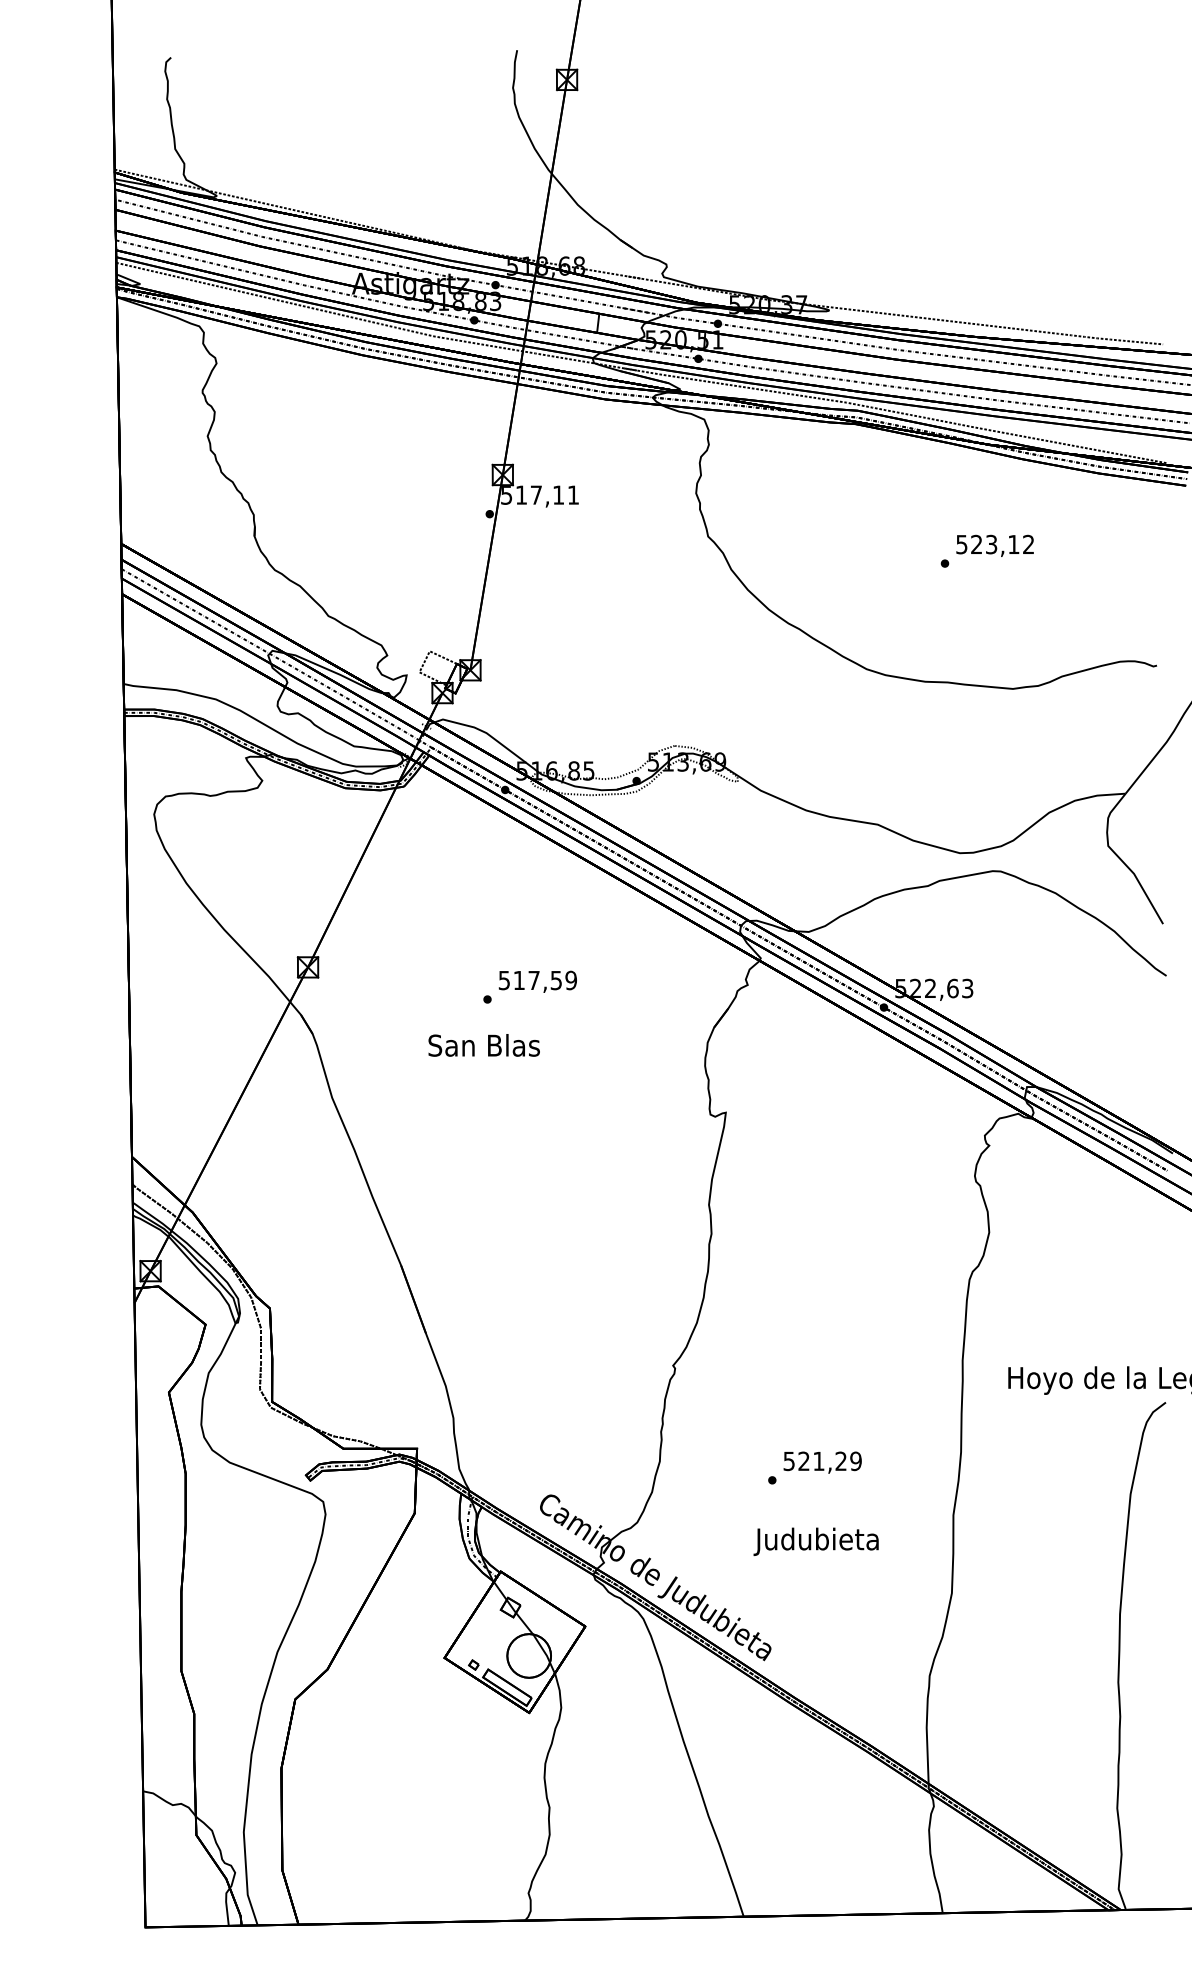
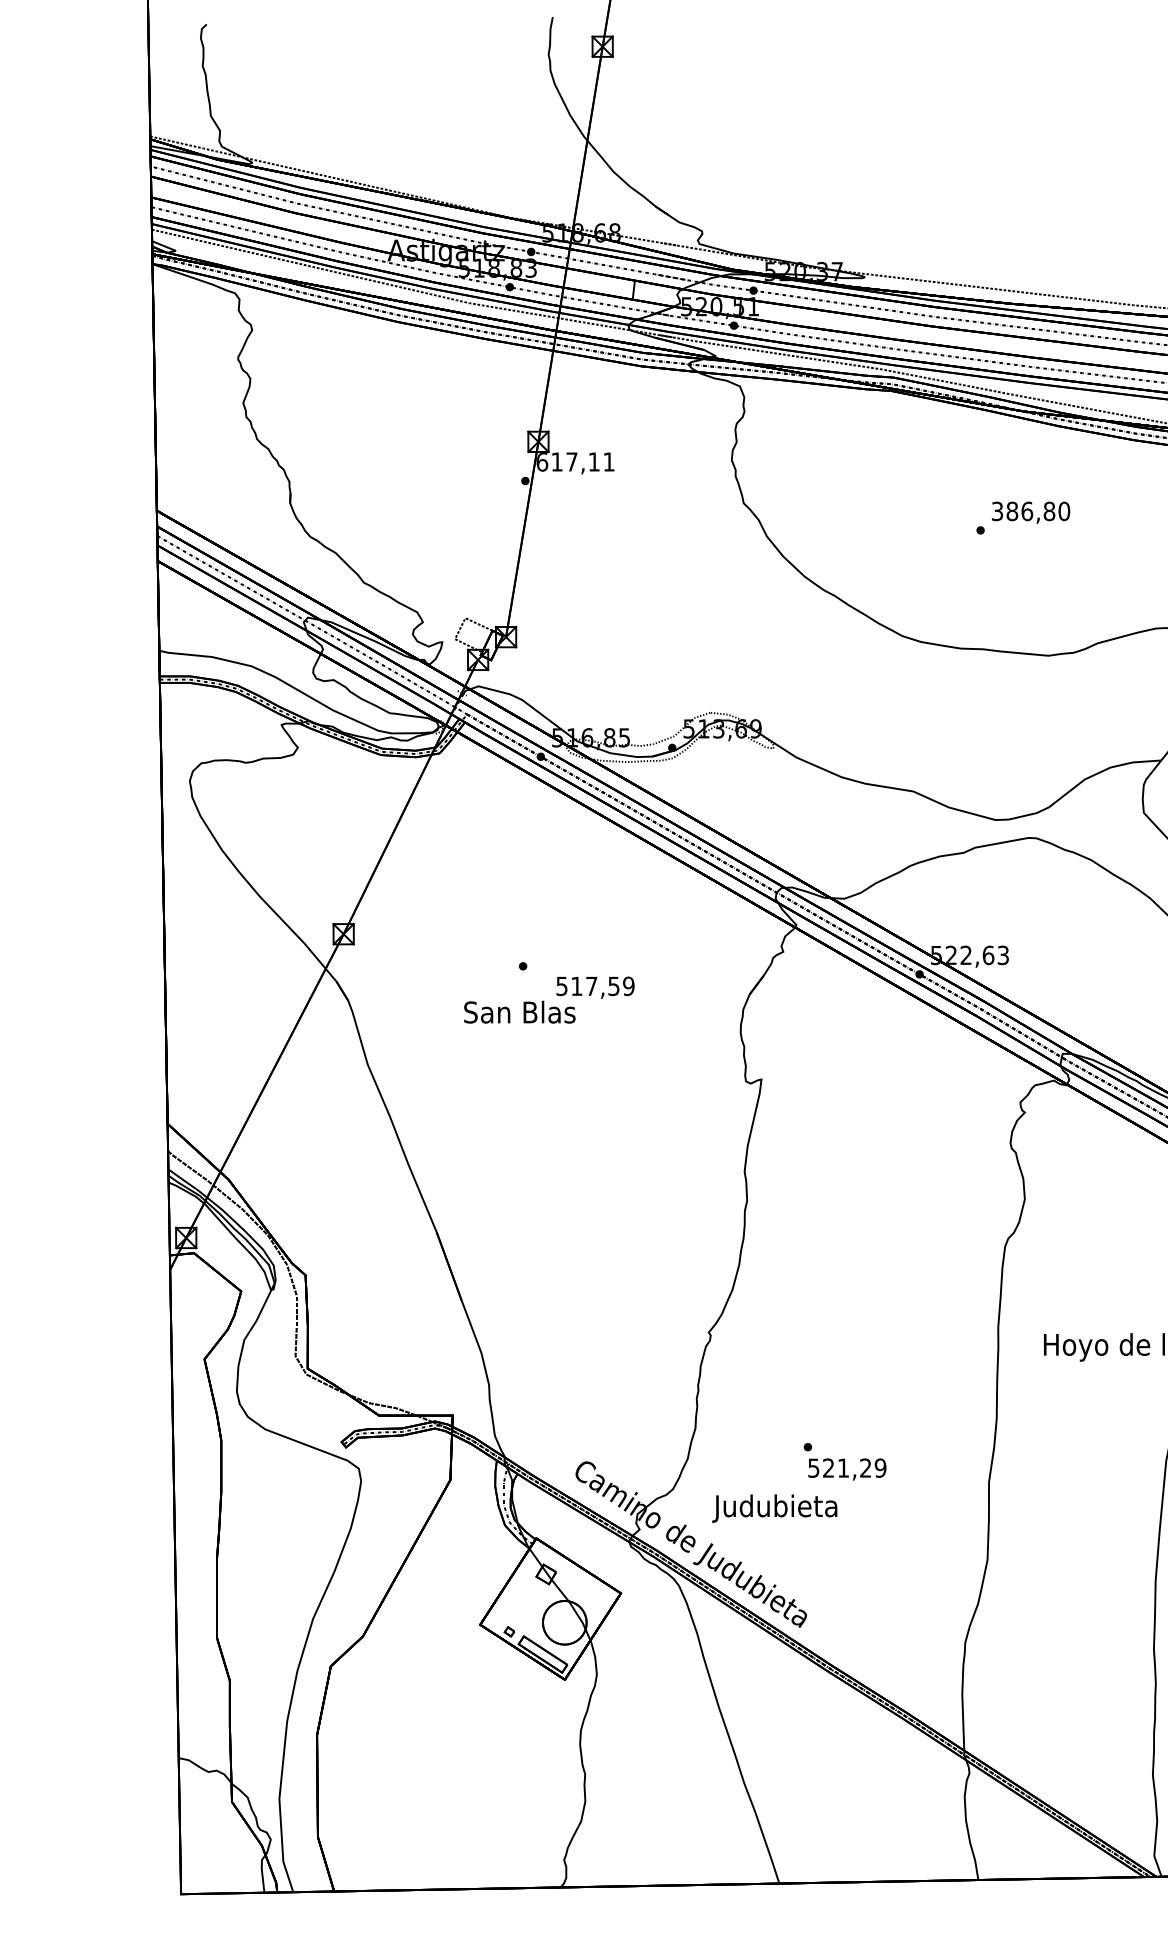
text: (506, 495) -> (542, 462), 517,11 -> 617,11
text: (995, 544) -> (1031, 511), 523,12 -> 386,80
text: (537, 981) -> (595, 987), moved
text: (822, 1462) -> (847, 1469), moved
text: (815, 1541) -> (774, 1508), moved

